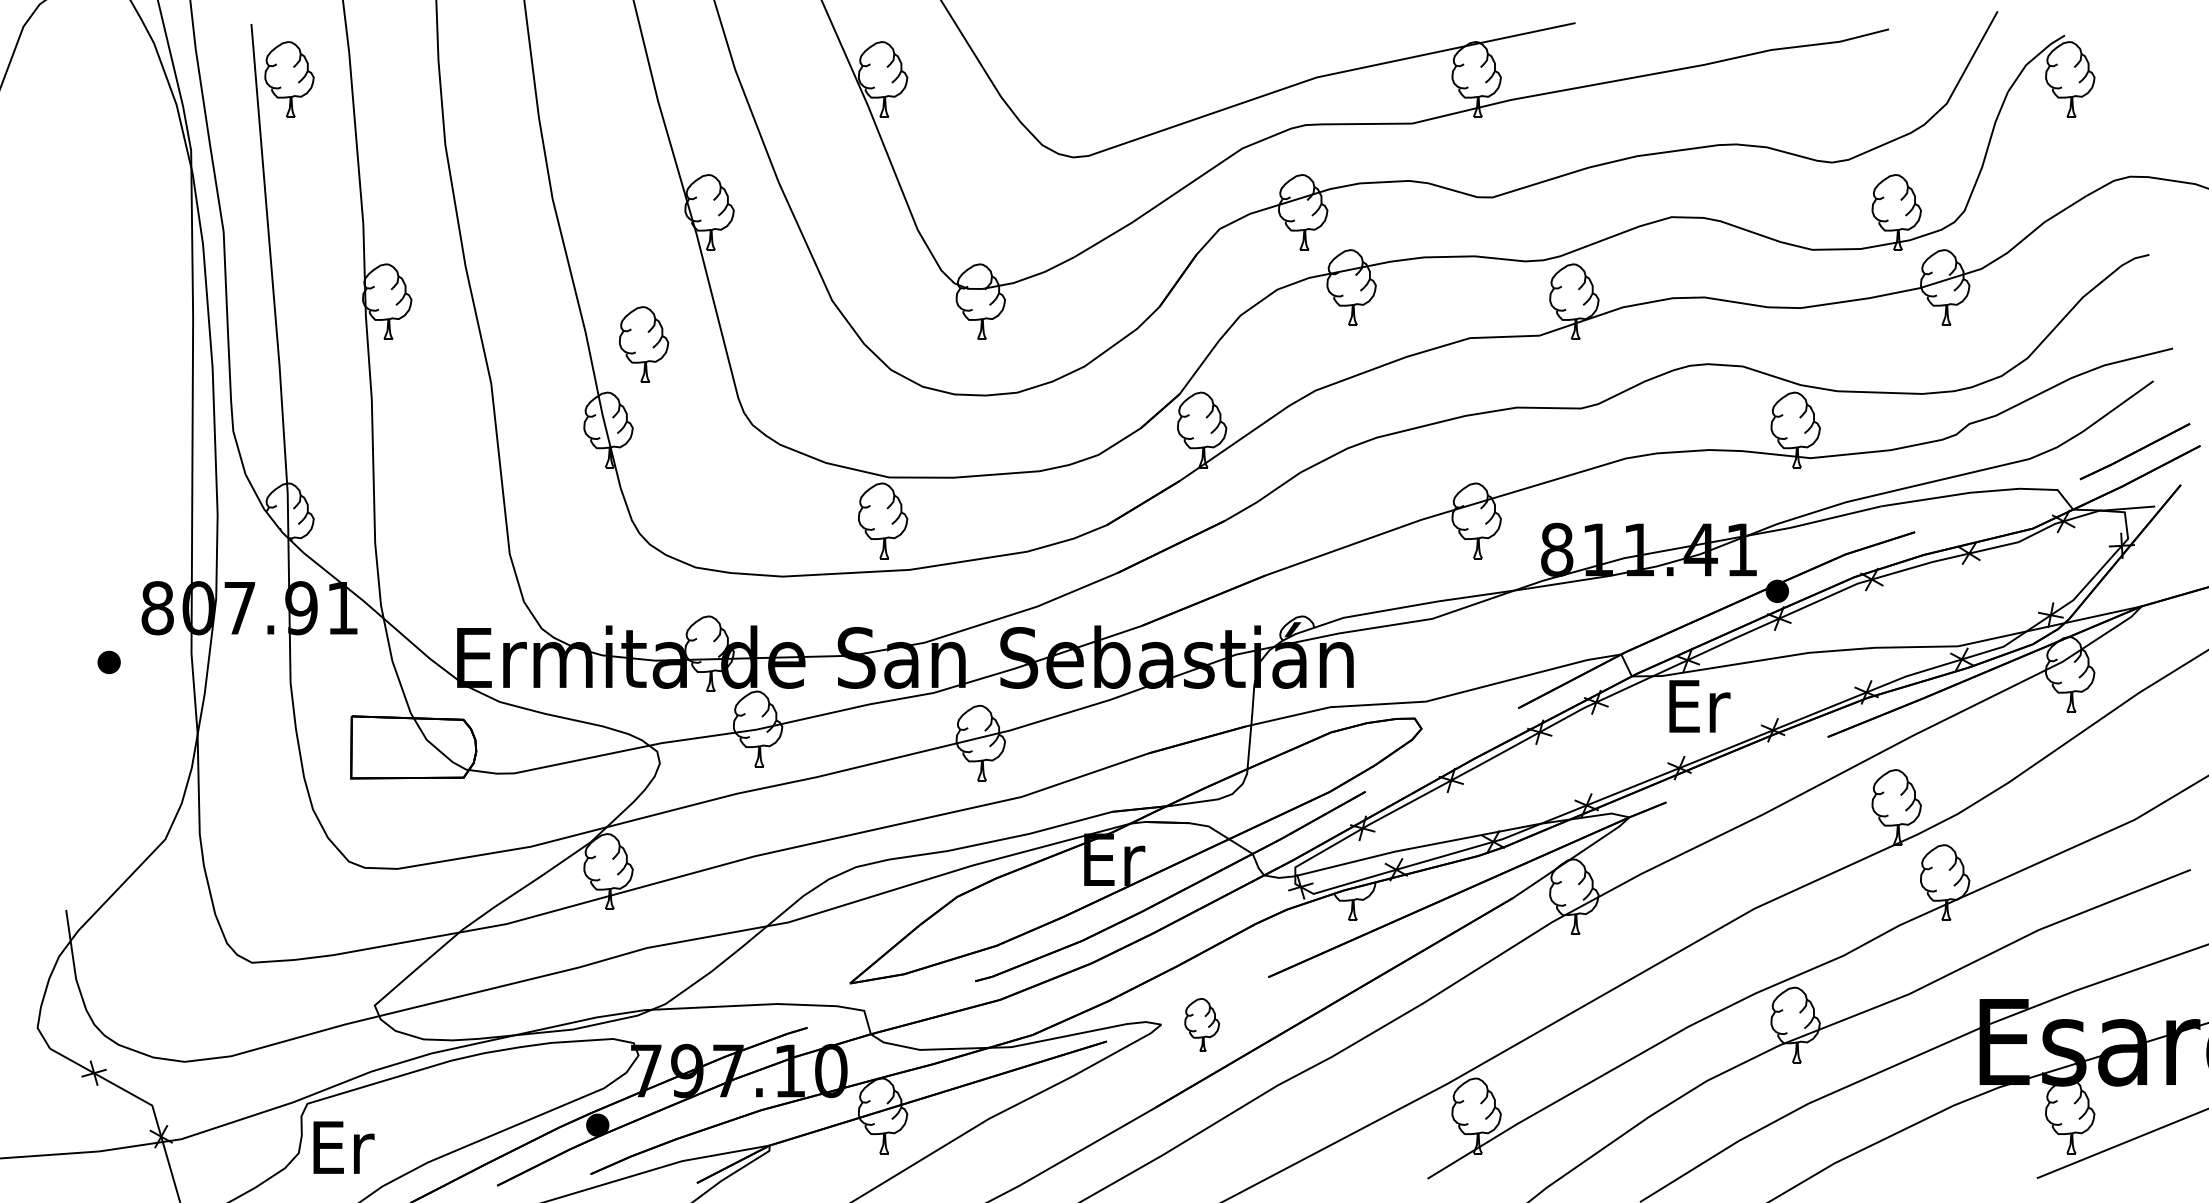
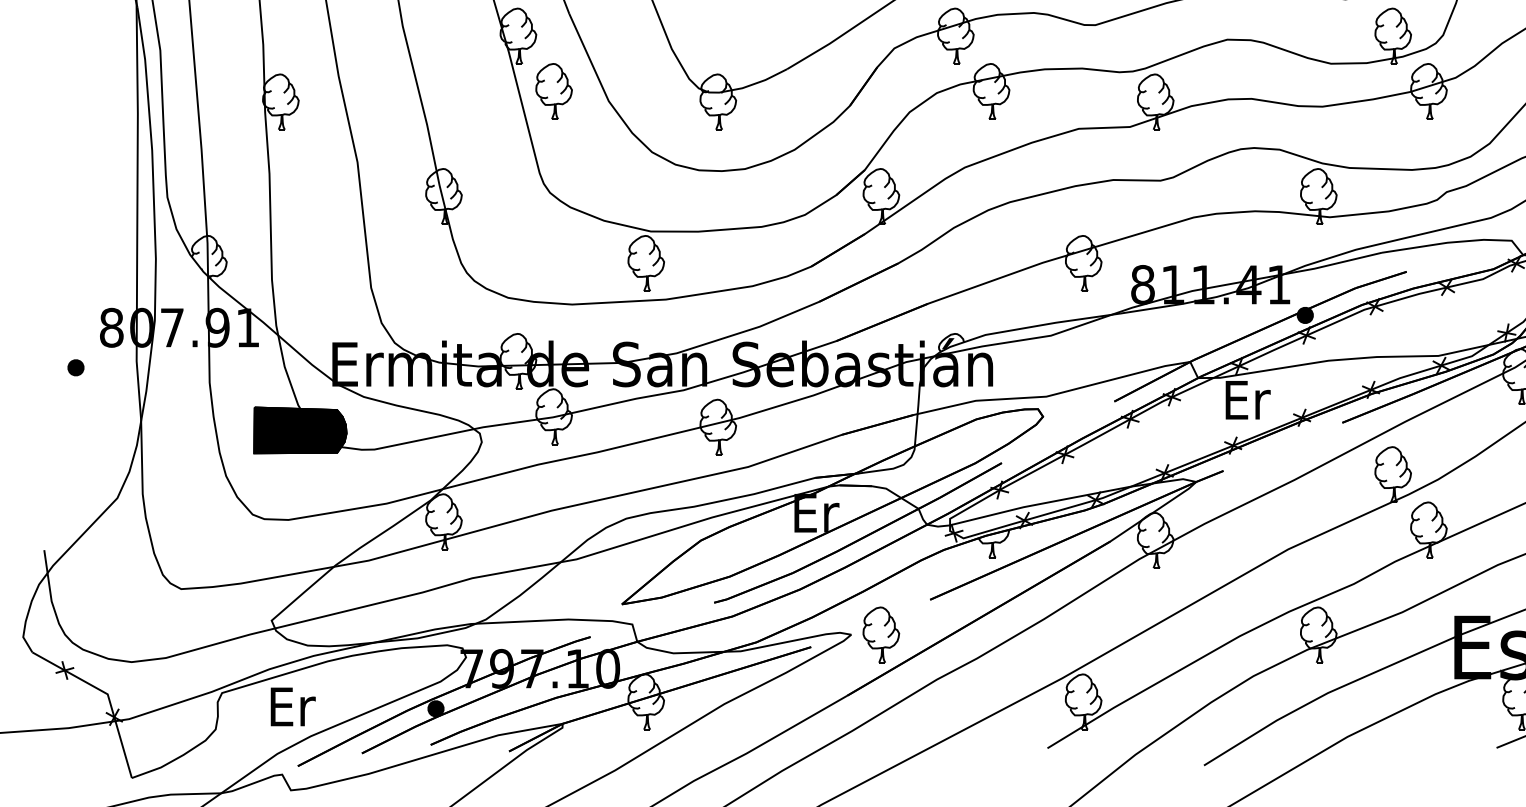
part: (644, 344) -> (554, 91), moved
fill: (413, 747) -> (300, 430), added
part: (1202, 1024) -> (881, 634), size x1.43
text: (343, 1147) -> (292, 706), moved

